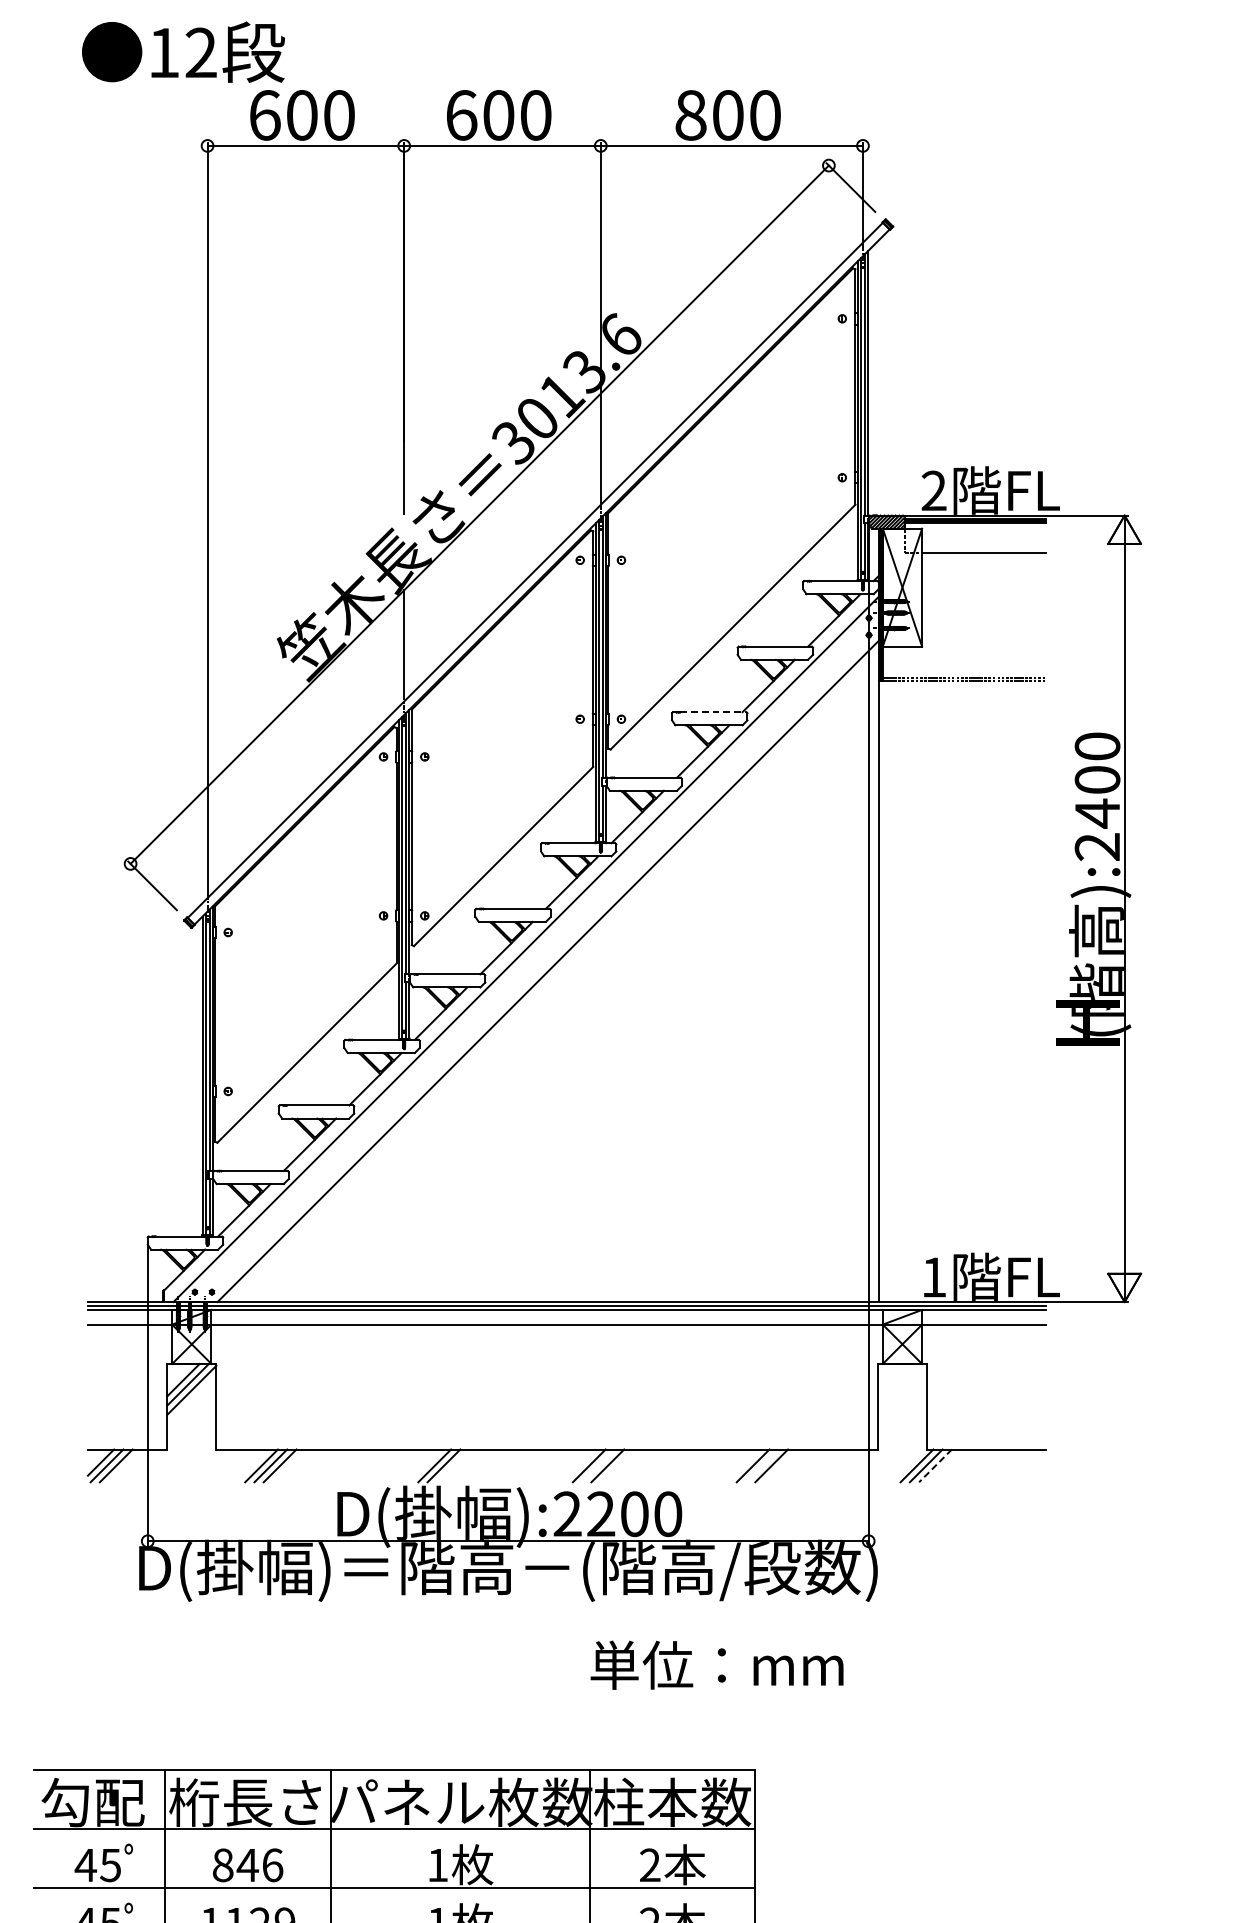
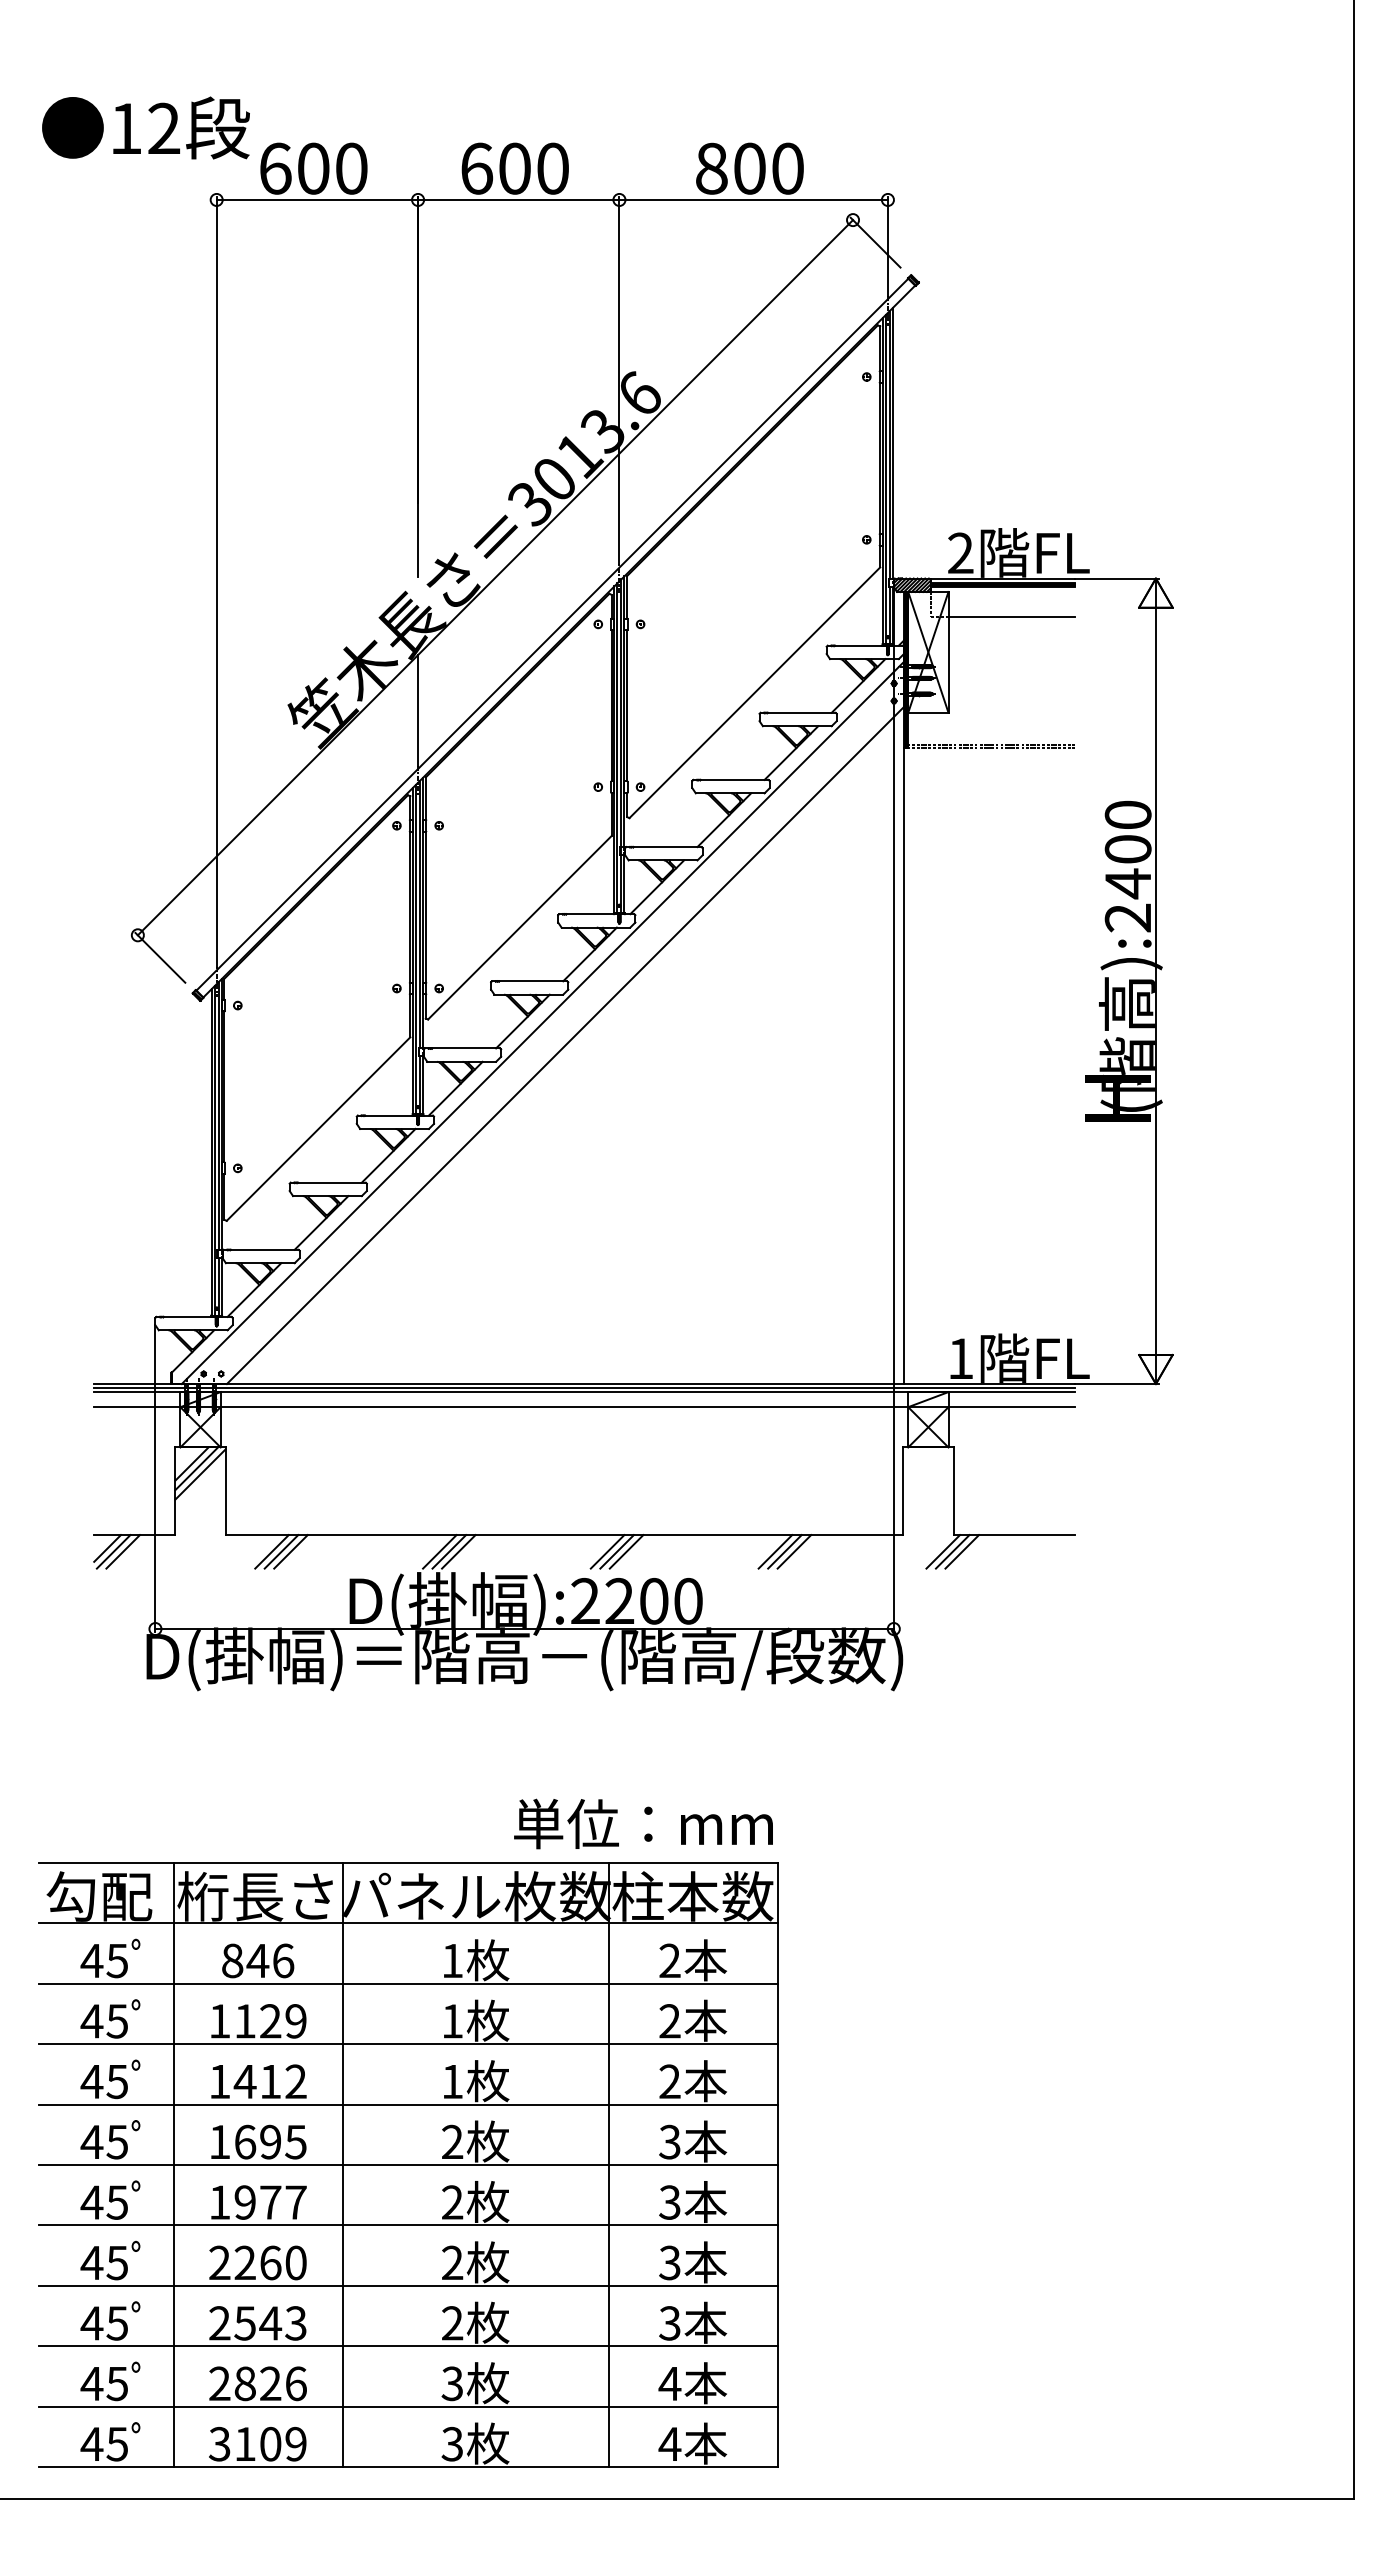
text: (182, 51) -> (145, 127), moved
line: (713, 711) -> (734, 779), dashed -> solid
line: (425, 1465) -> (439, 1551), added
line: (597, 1465) -> (616, 1551), added
line: (761, 1465) -> (784, 1551), added
line: (935, 1465) -> (962, 1551), dashed -> solid
text: (717, 1664) -> (643, 1823), moved

